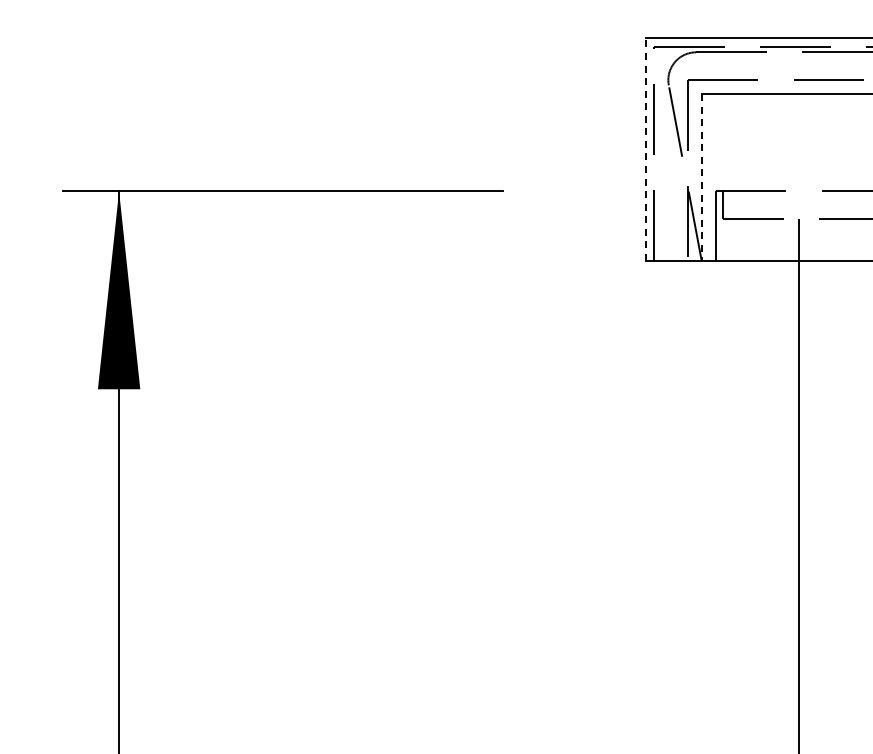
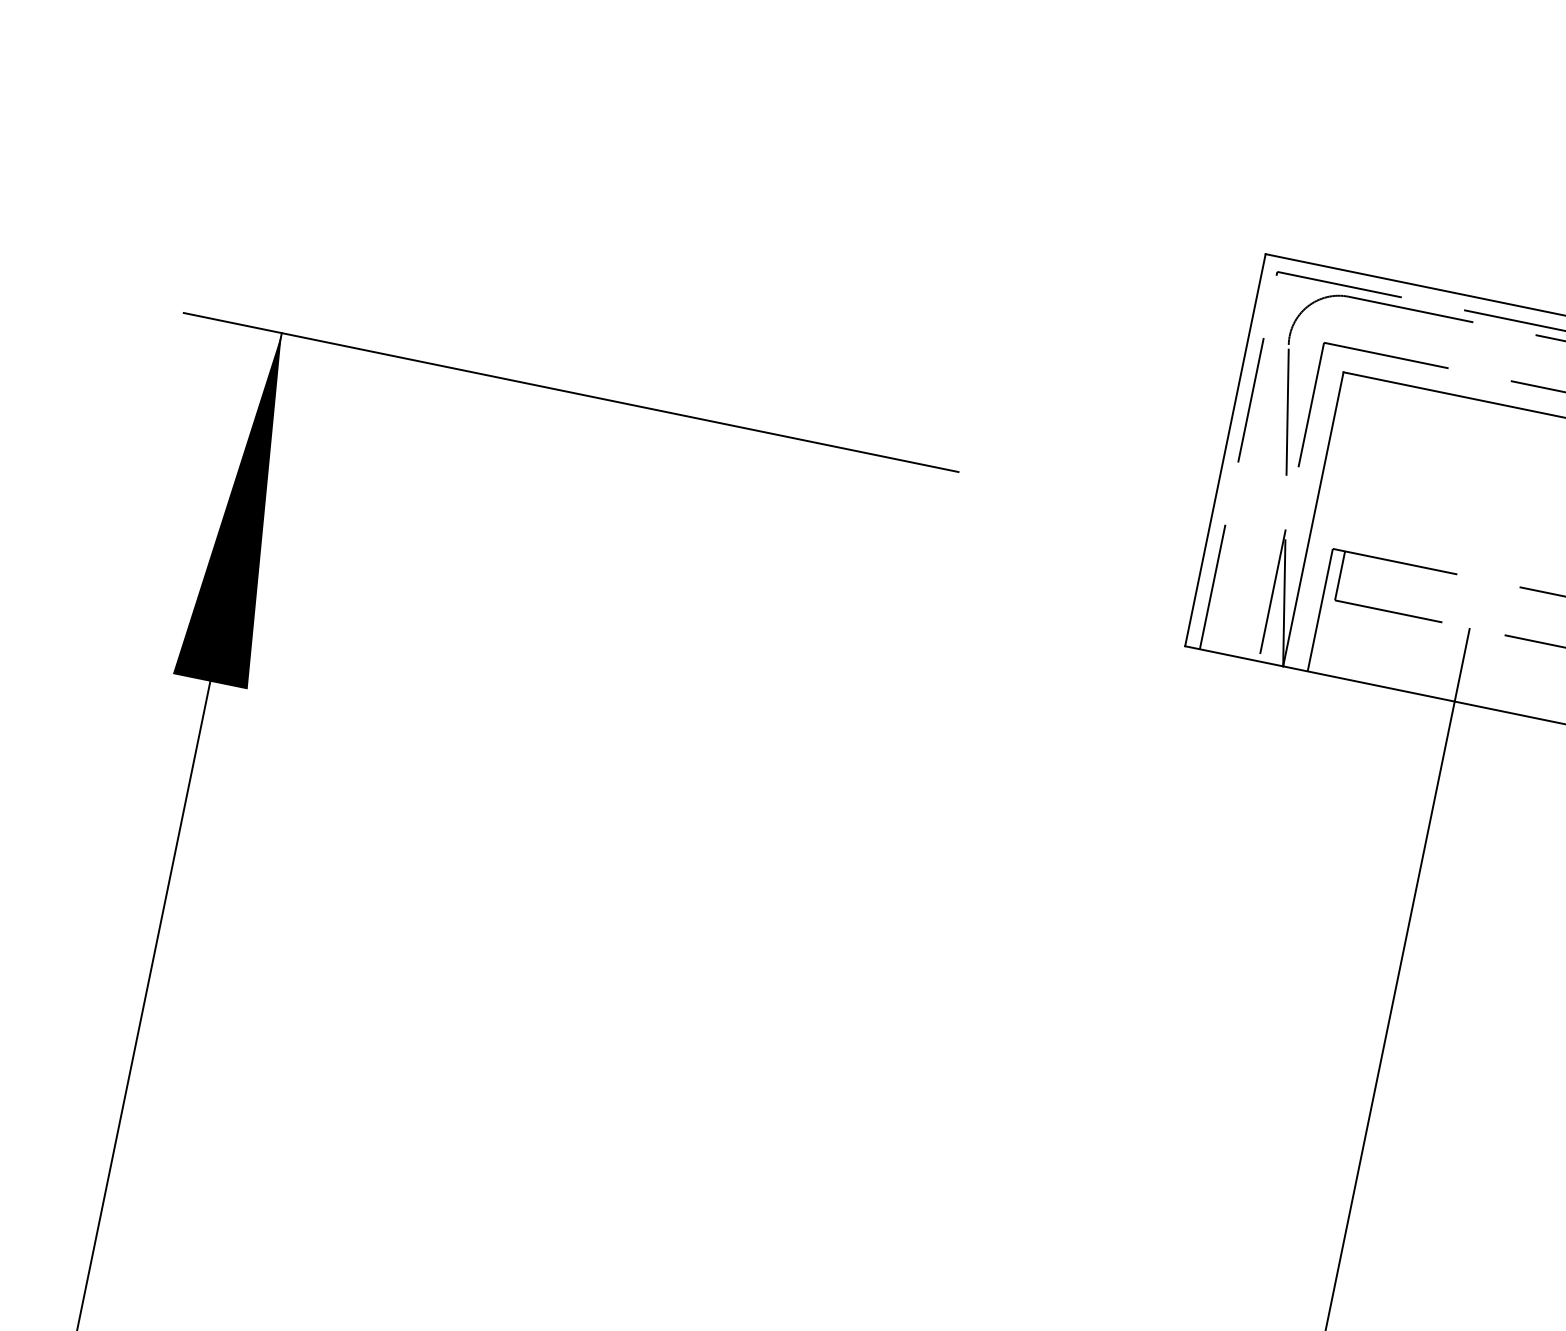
line: (646, 149) -> (1226, 449), dashed -> solid
line: (701, 178) -> (1312, 520), dashed -> solid

